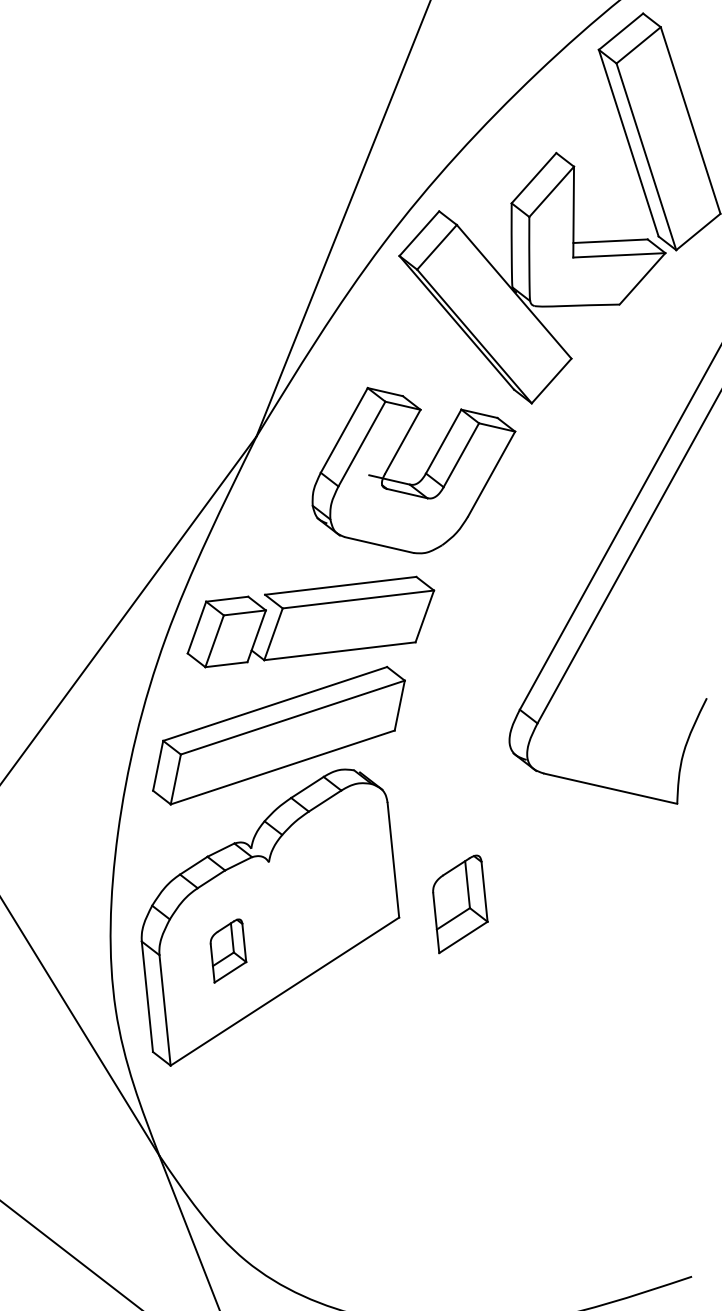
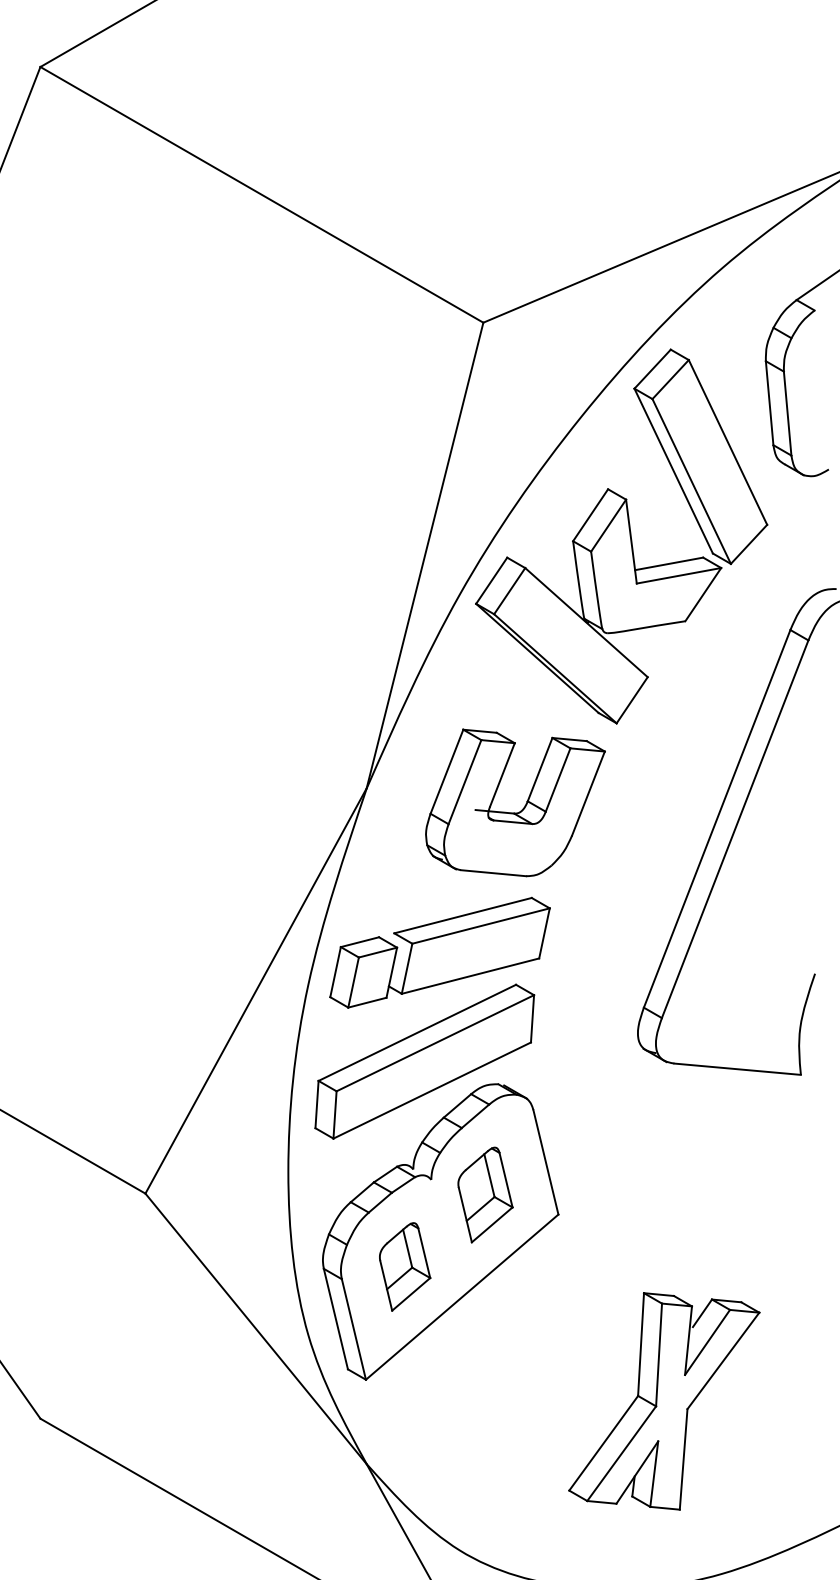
part: (460, 904) -> (485, 1194), moved
part: (229, 950) -> (405, 1266), size x1.43
part: (485, 1131) -> (664, 1401), added

